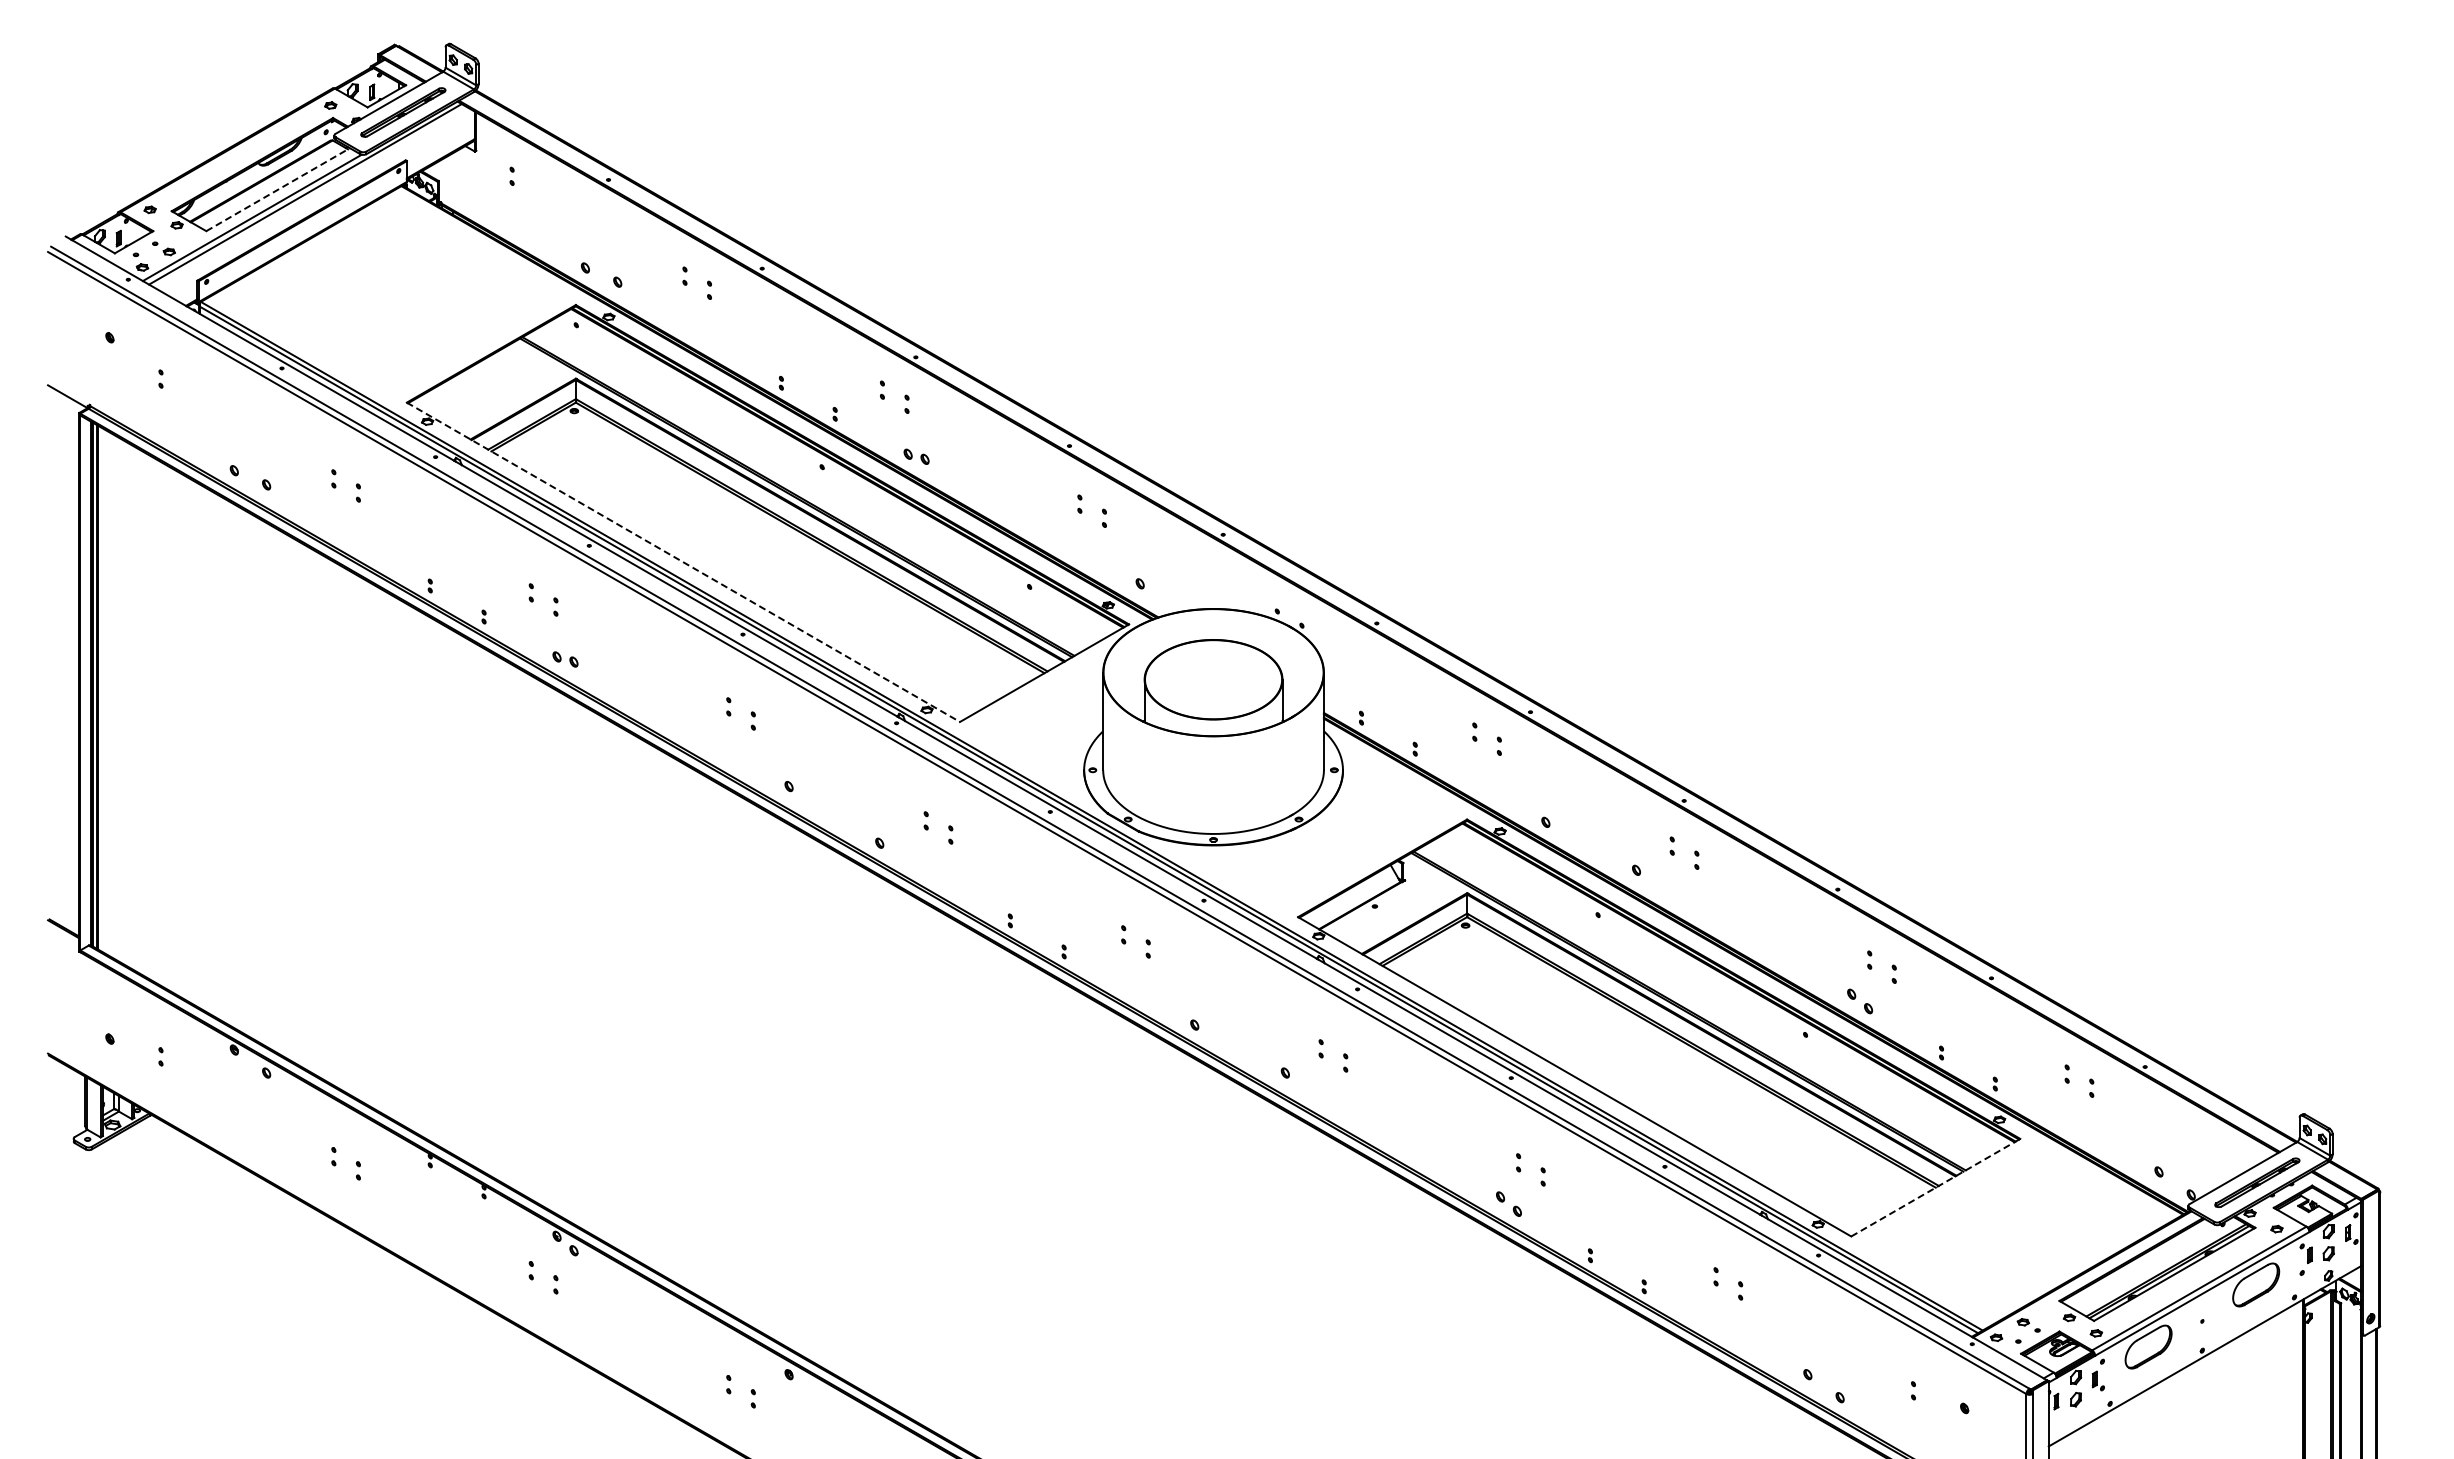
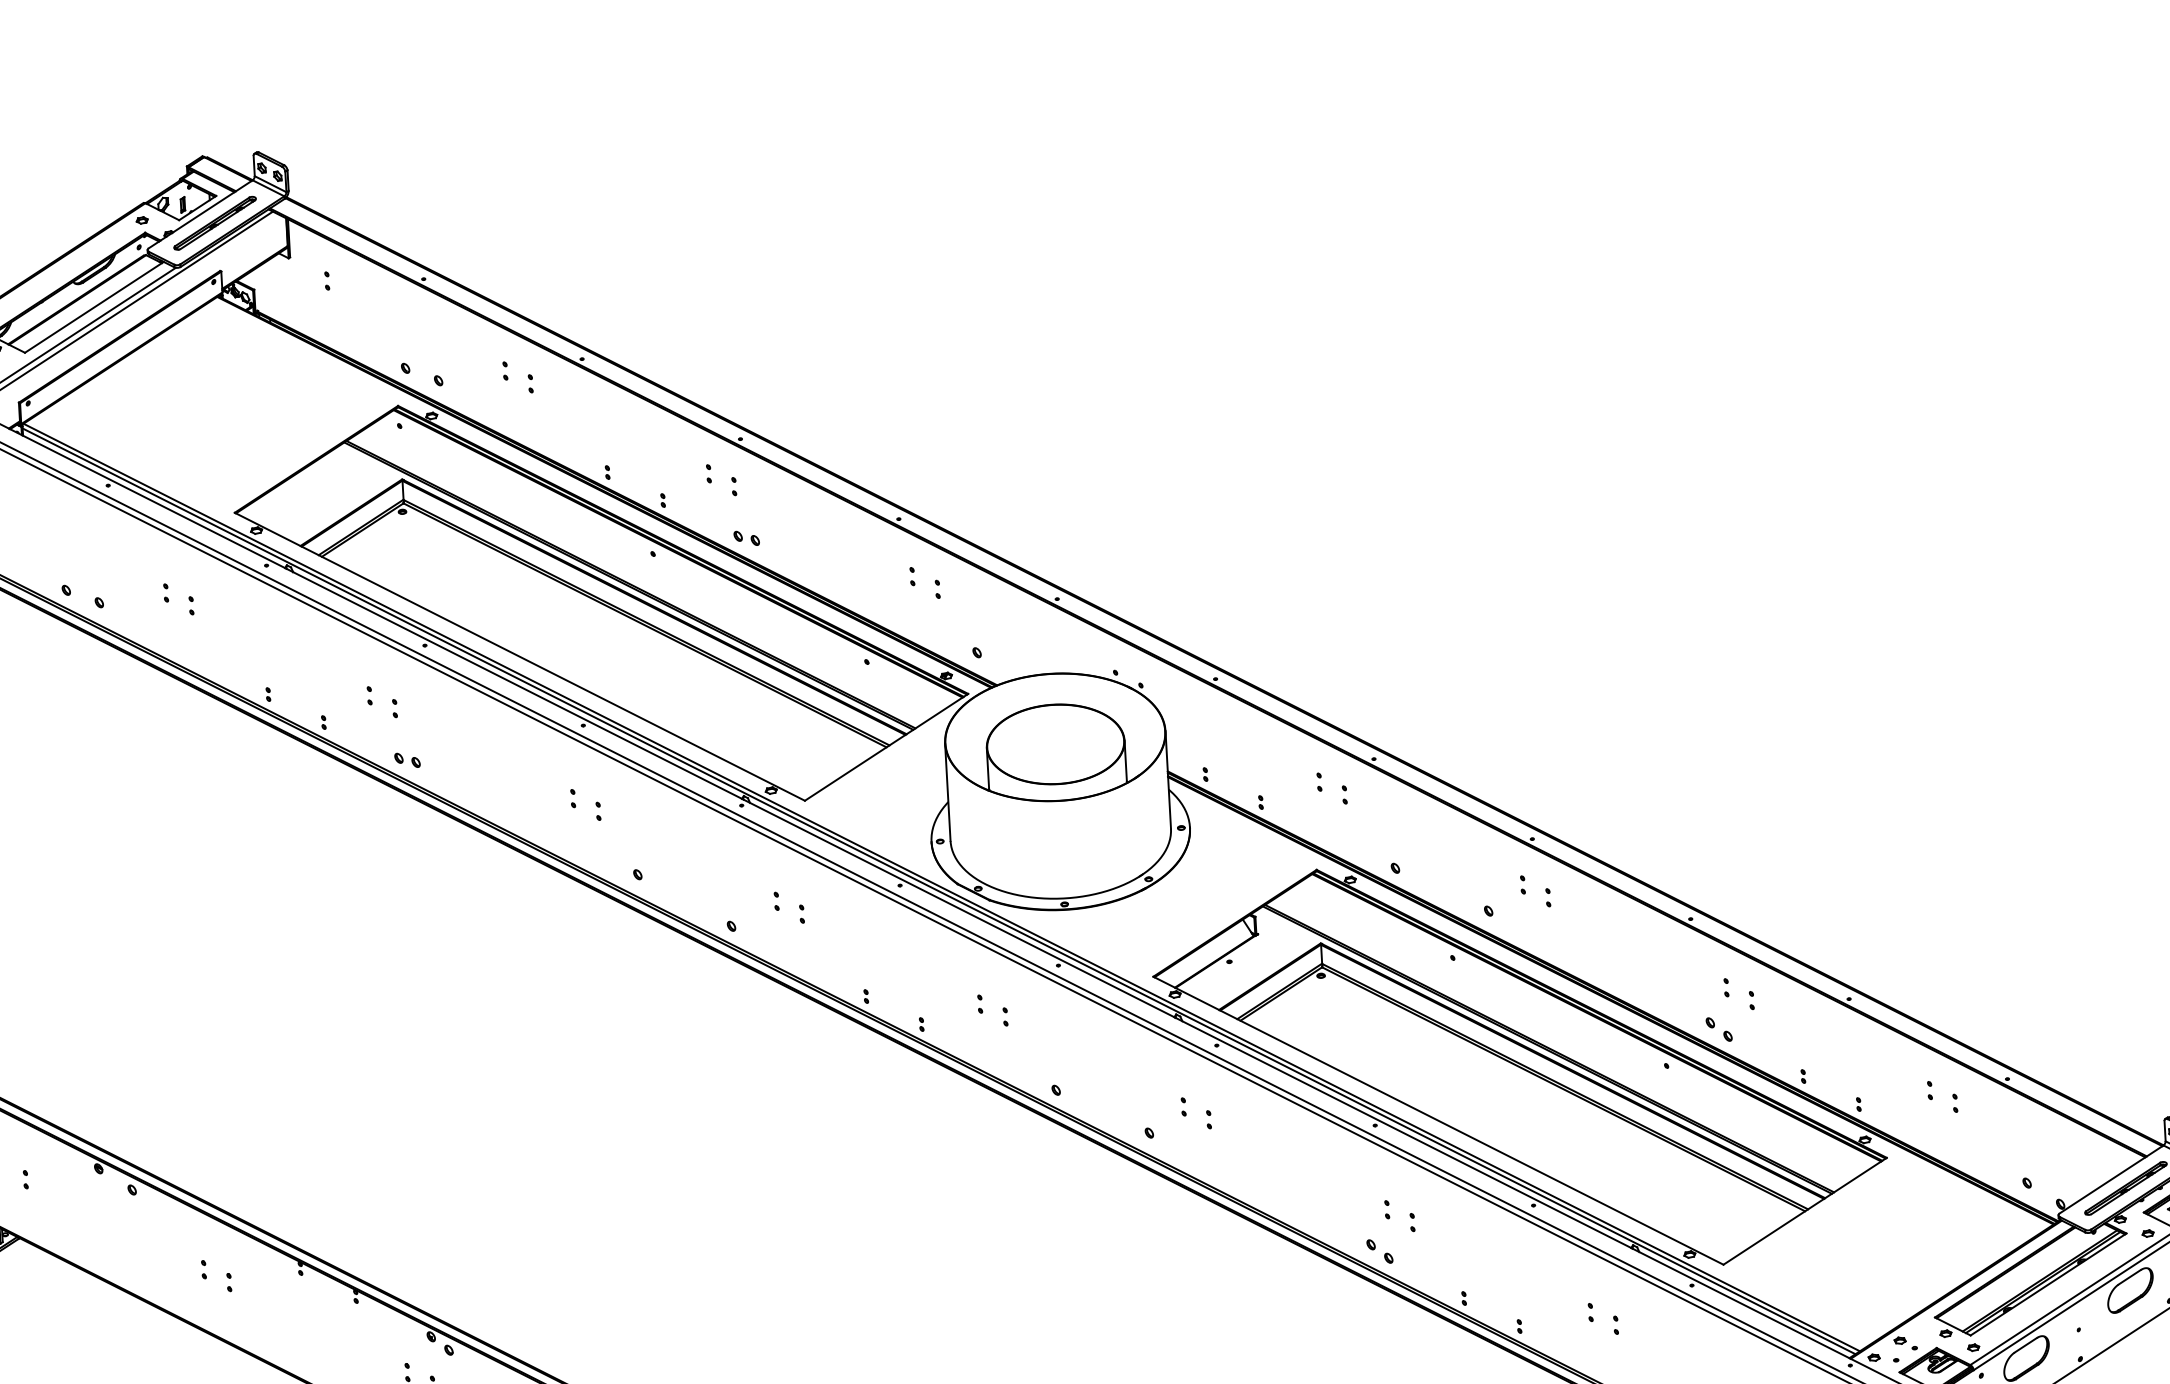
line: (278, 189) -> (94, 307), dashed -> solid
line: (683, 562) -> (519, 656), dashed -> solid
line: (1935, 1187) -> (1804, 1211), dashed -> solid

